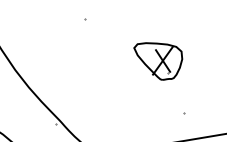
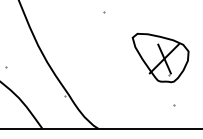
part: (159, 61) -> (160, 58), size x1.43

